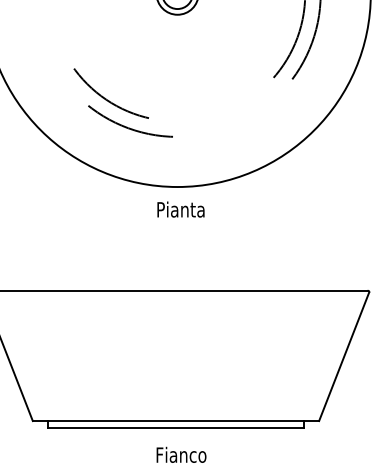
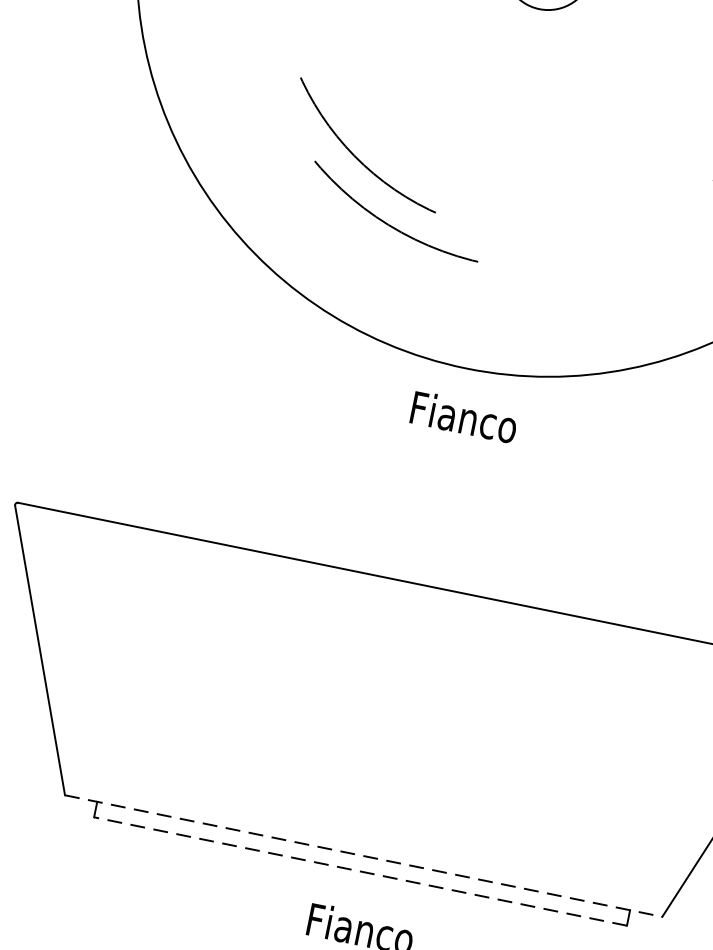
text: (181, 209) -> (464, 417), Pianta -> Fianco
line: (176, 421) -> (364, 857), solid -> dashed
line: (175, 428) -> (359, 871), solid -> dashed

